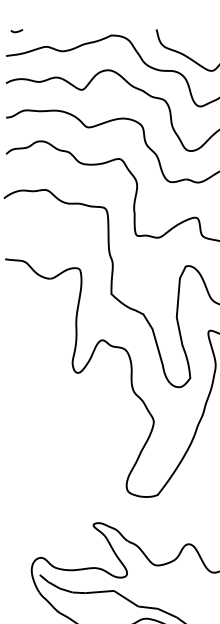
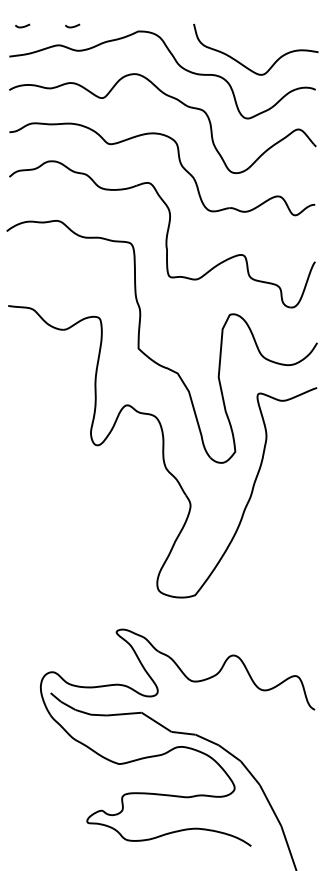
curve: (57, 31) -> (72, 26), added

